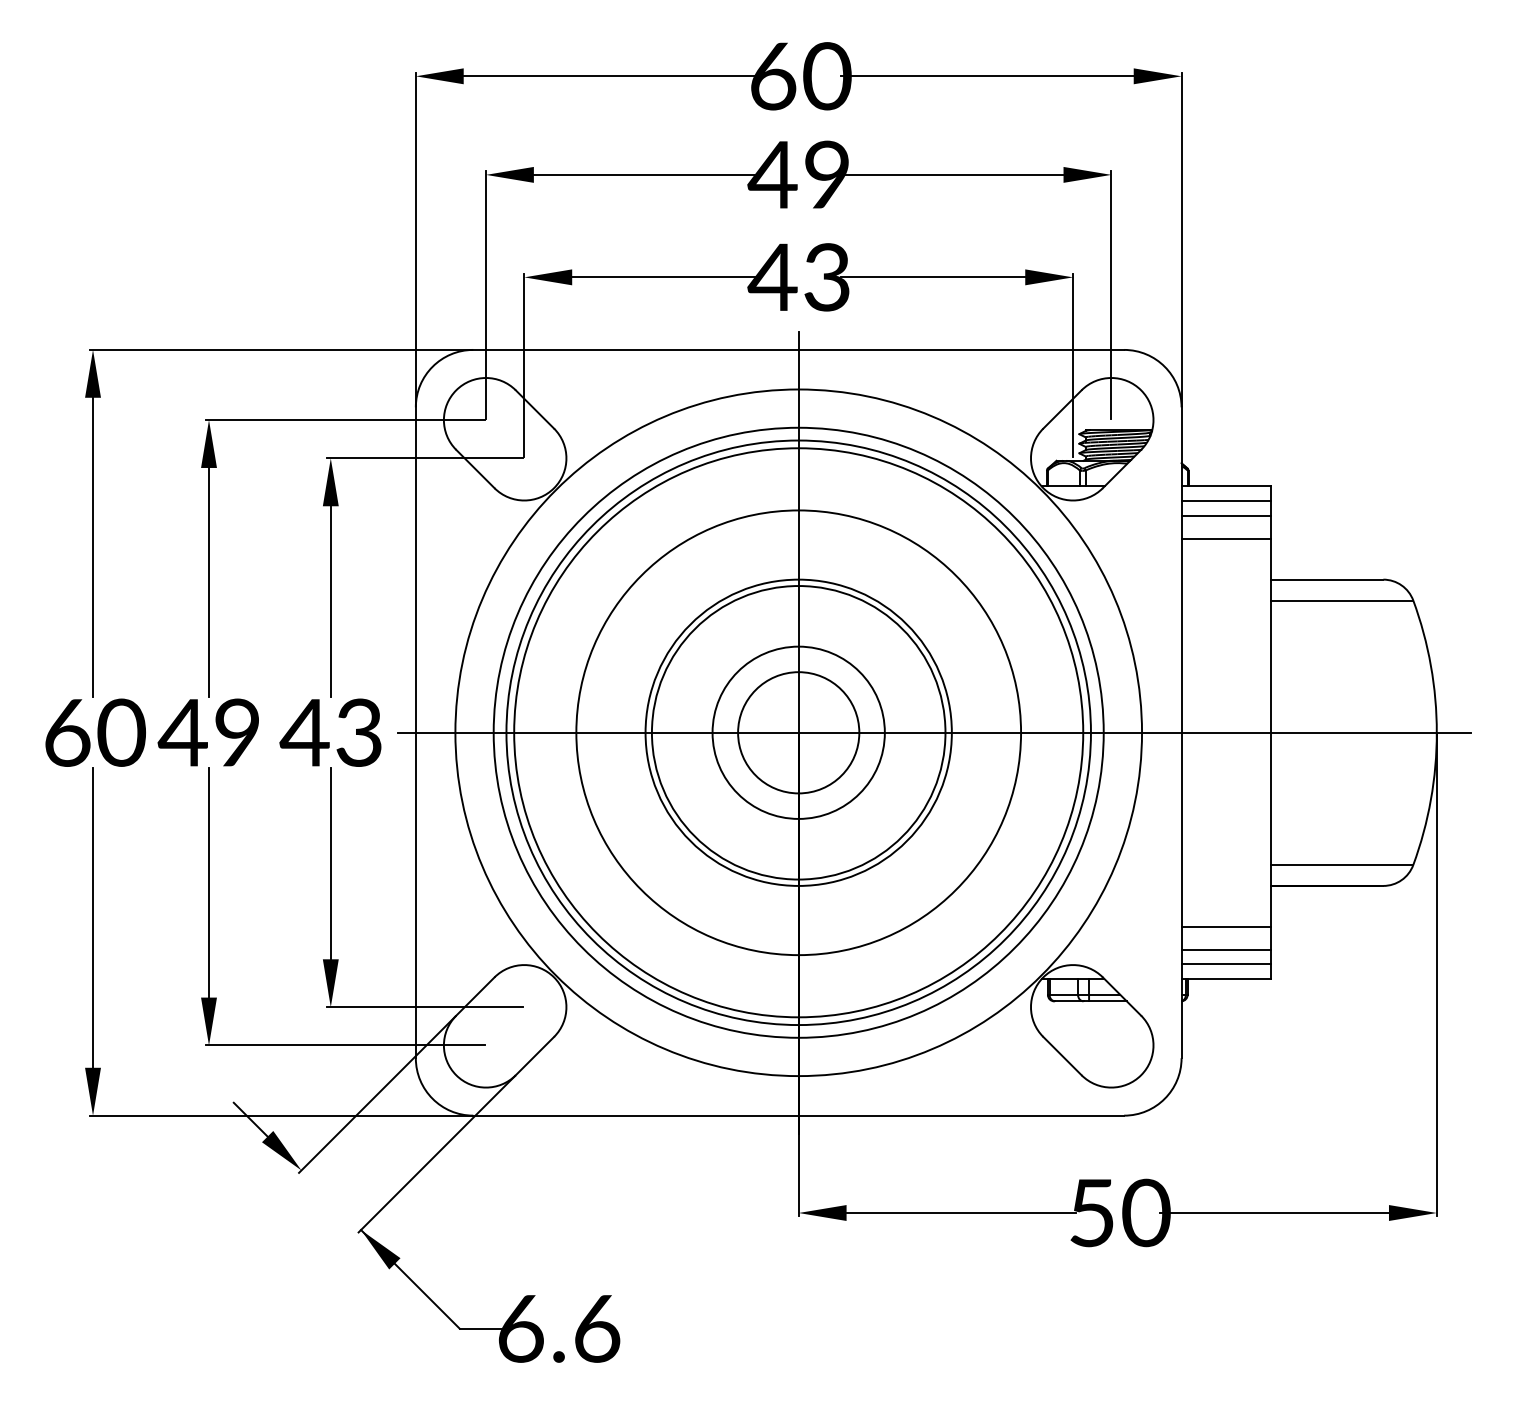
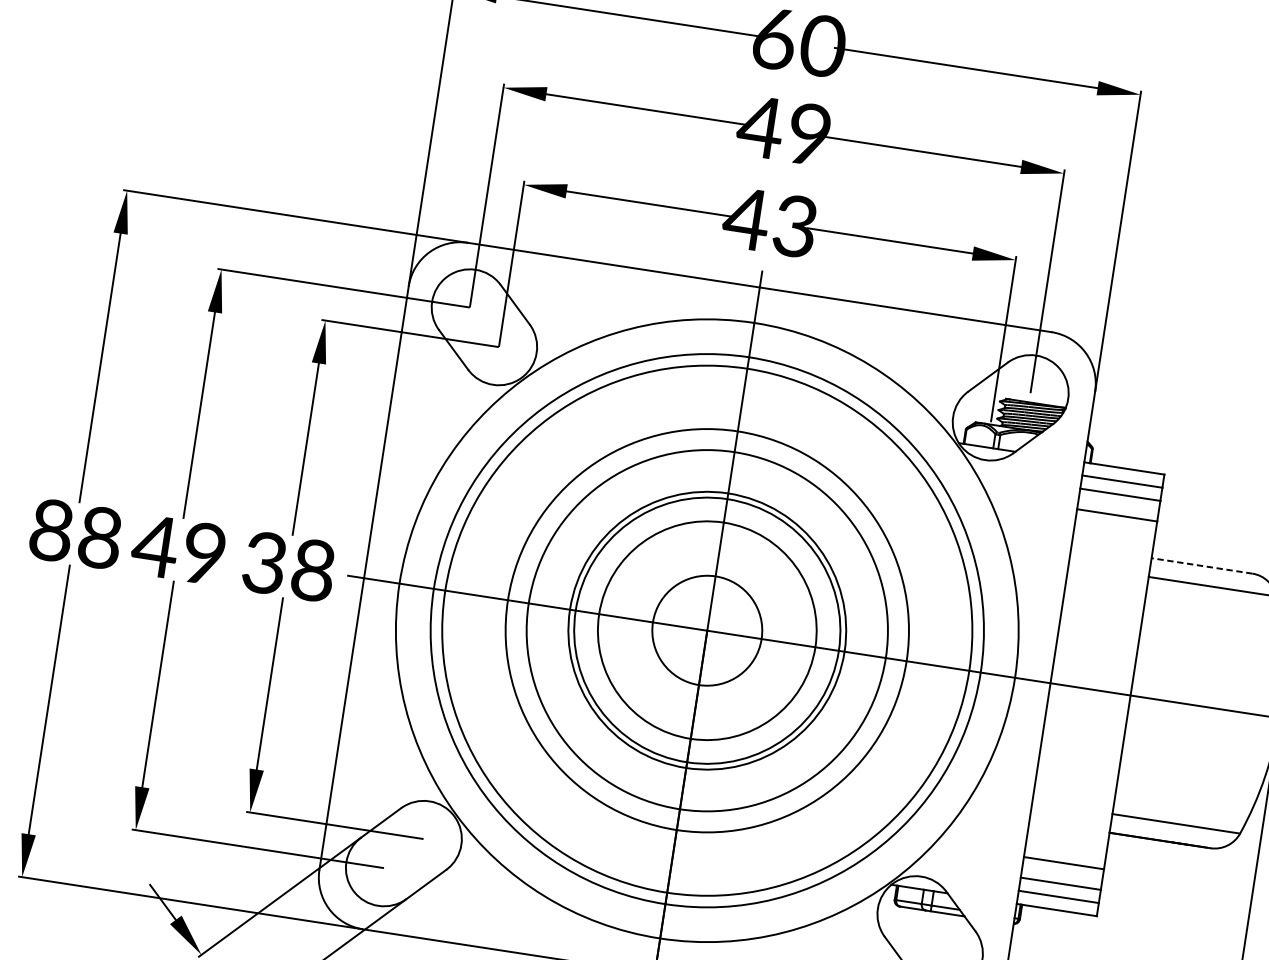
line: (1326, 579) -> (1201, 565), solid -> dashed
text: (95, 732) -> (76, 534), 60 -> 88
text: (330, 732) -> (287, 566), 43 -> 38
circle: (798, 732) -> (707, 630), size x0.7
circle: (798, 732) -> (707, 630), size x1.4

